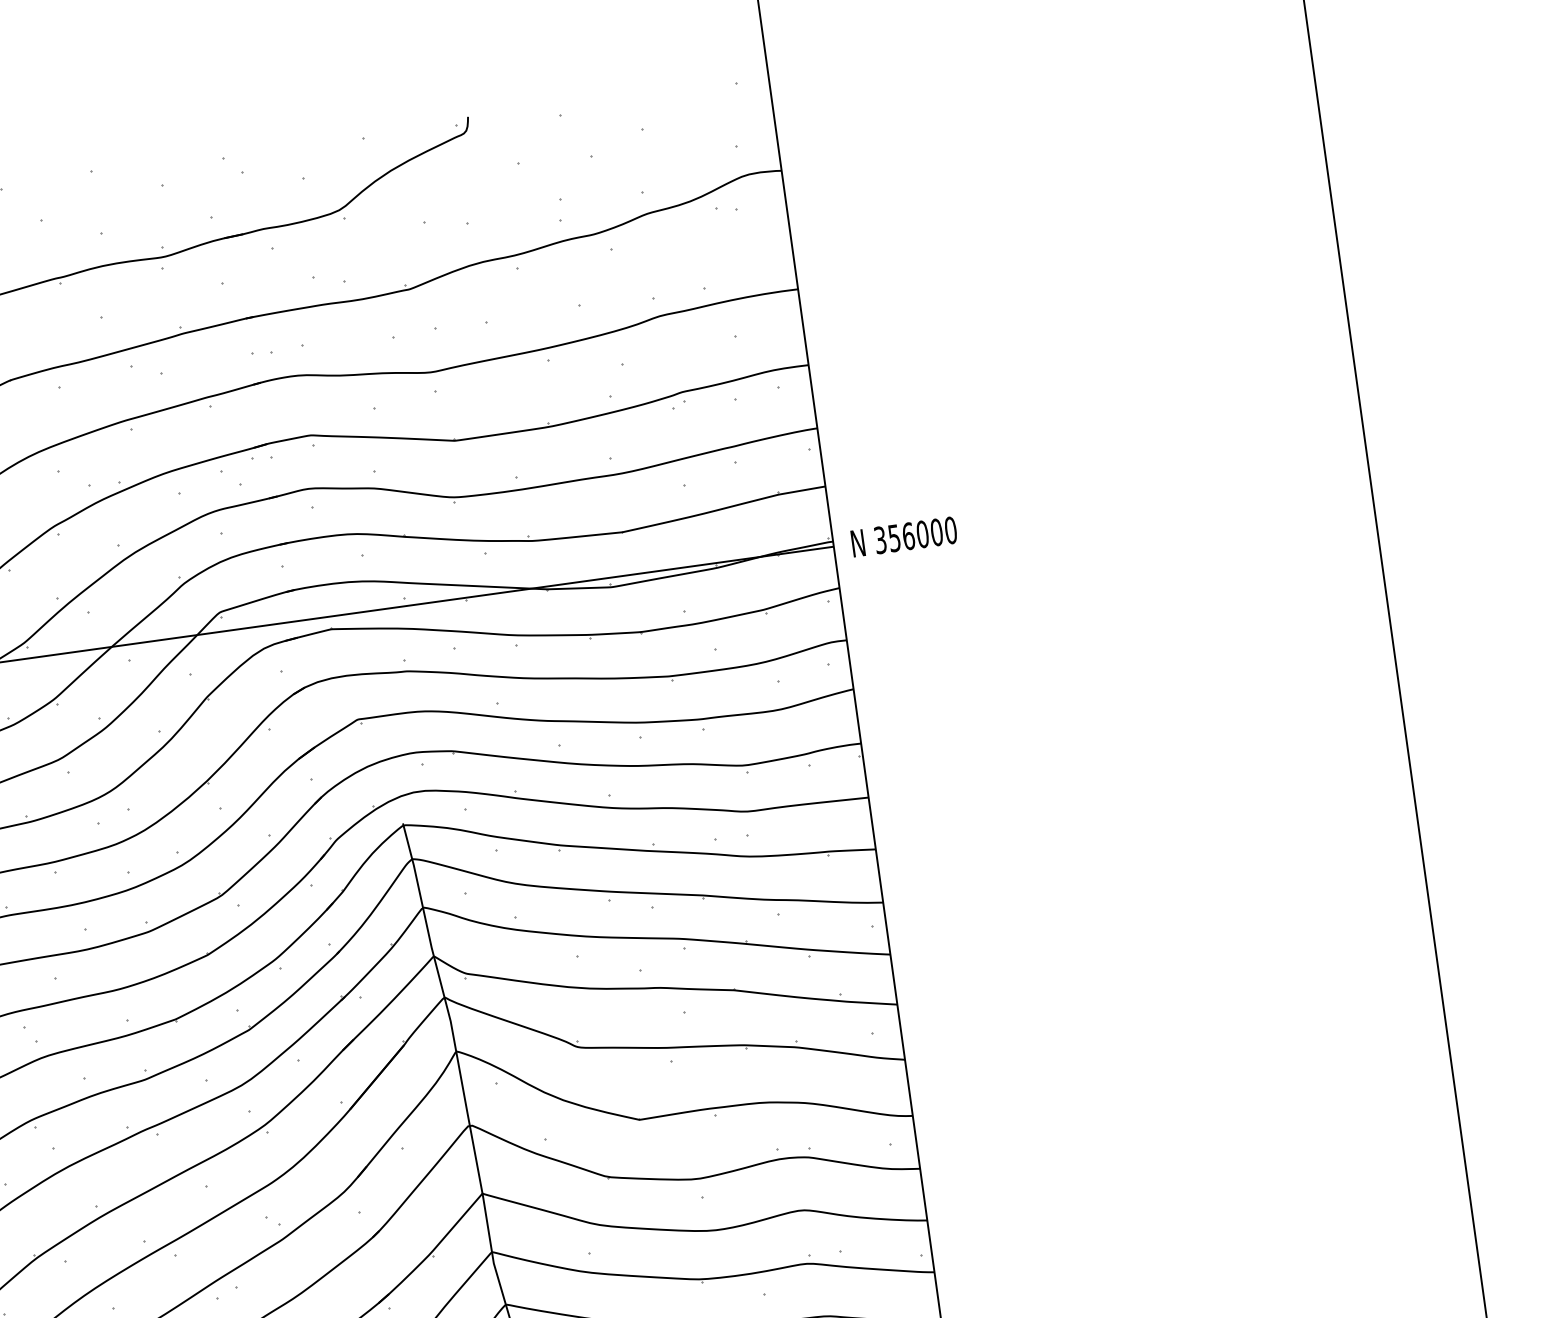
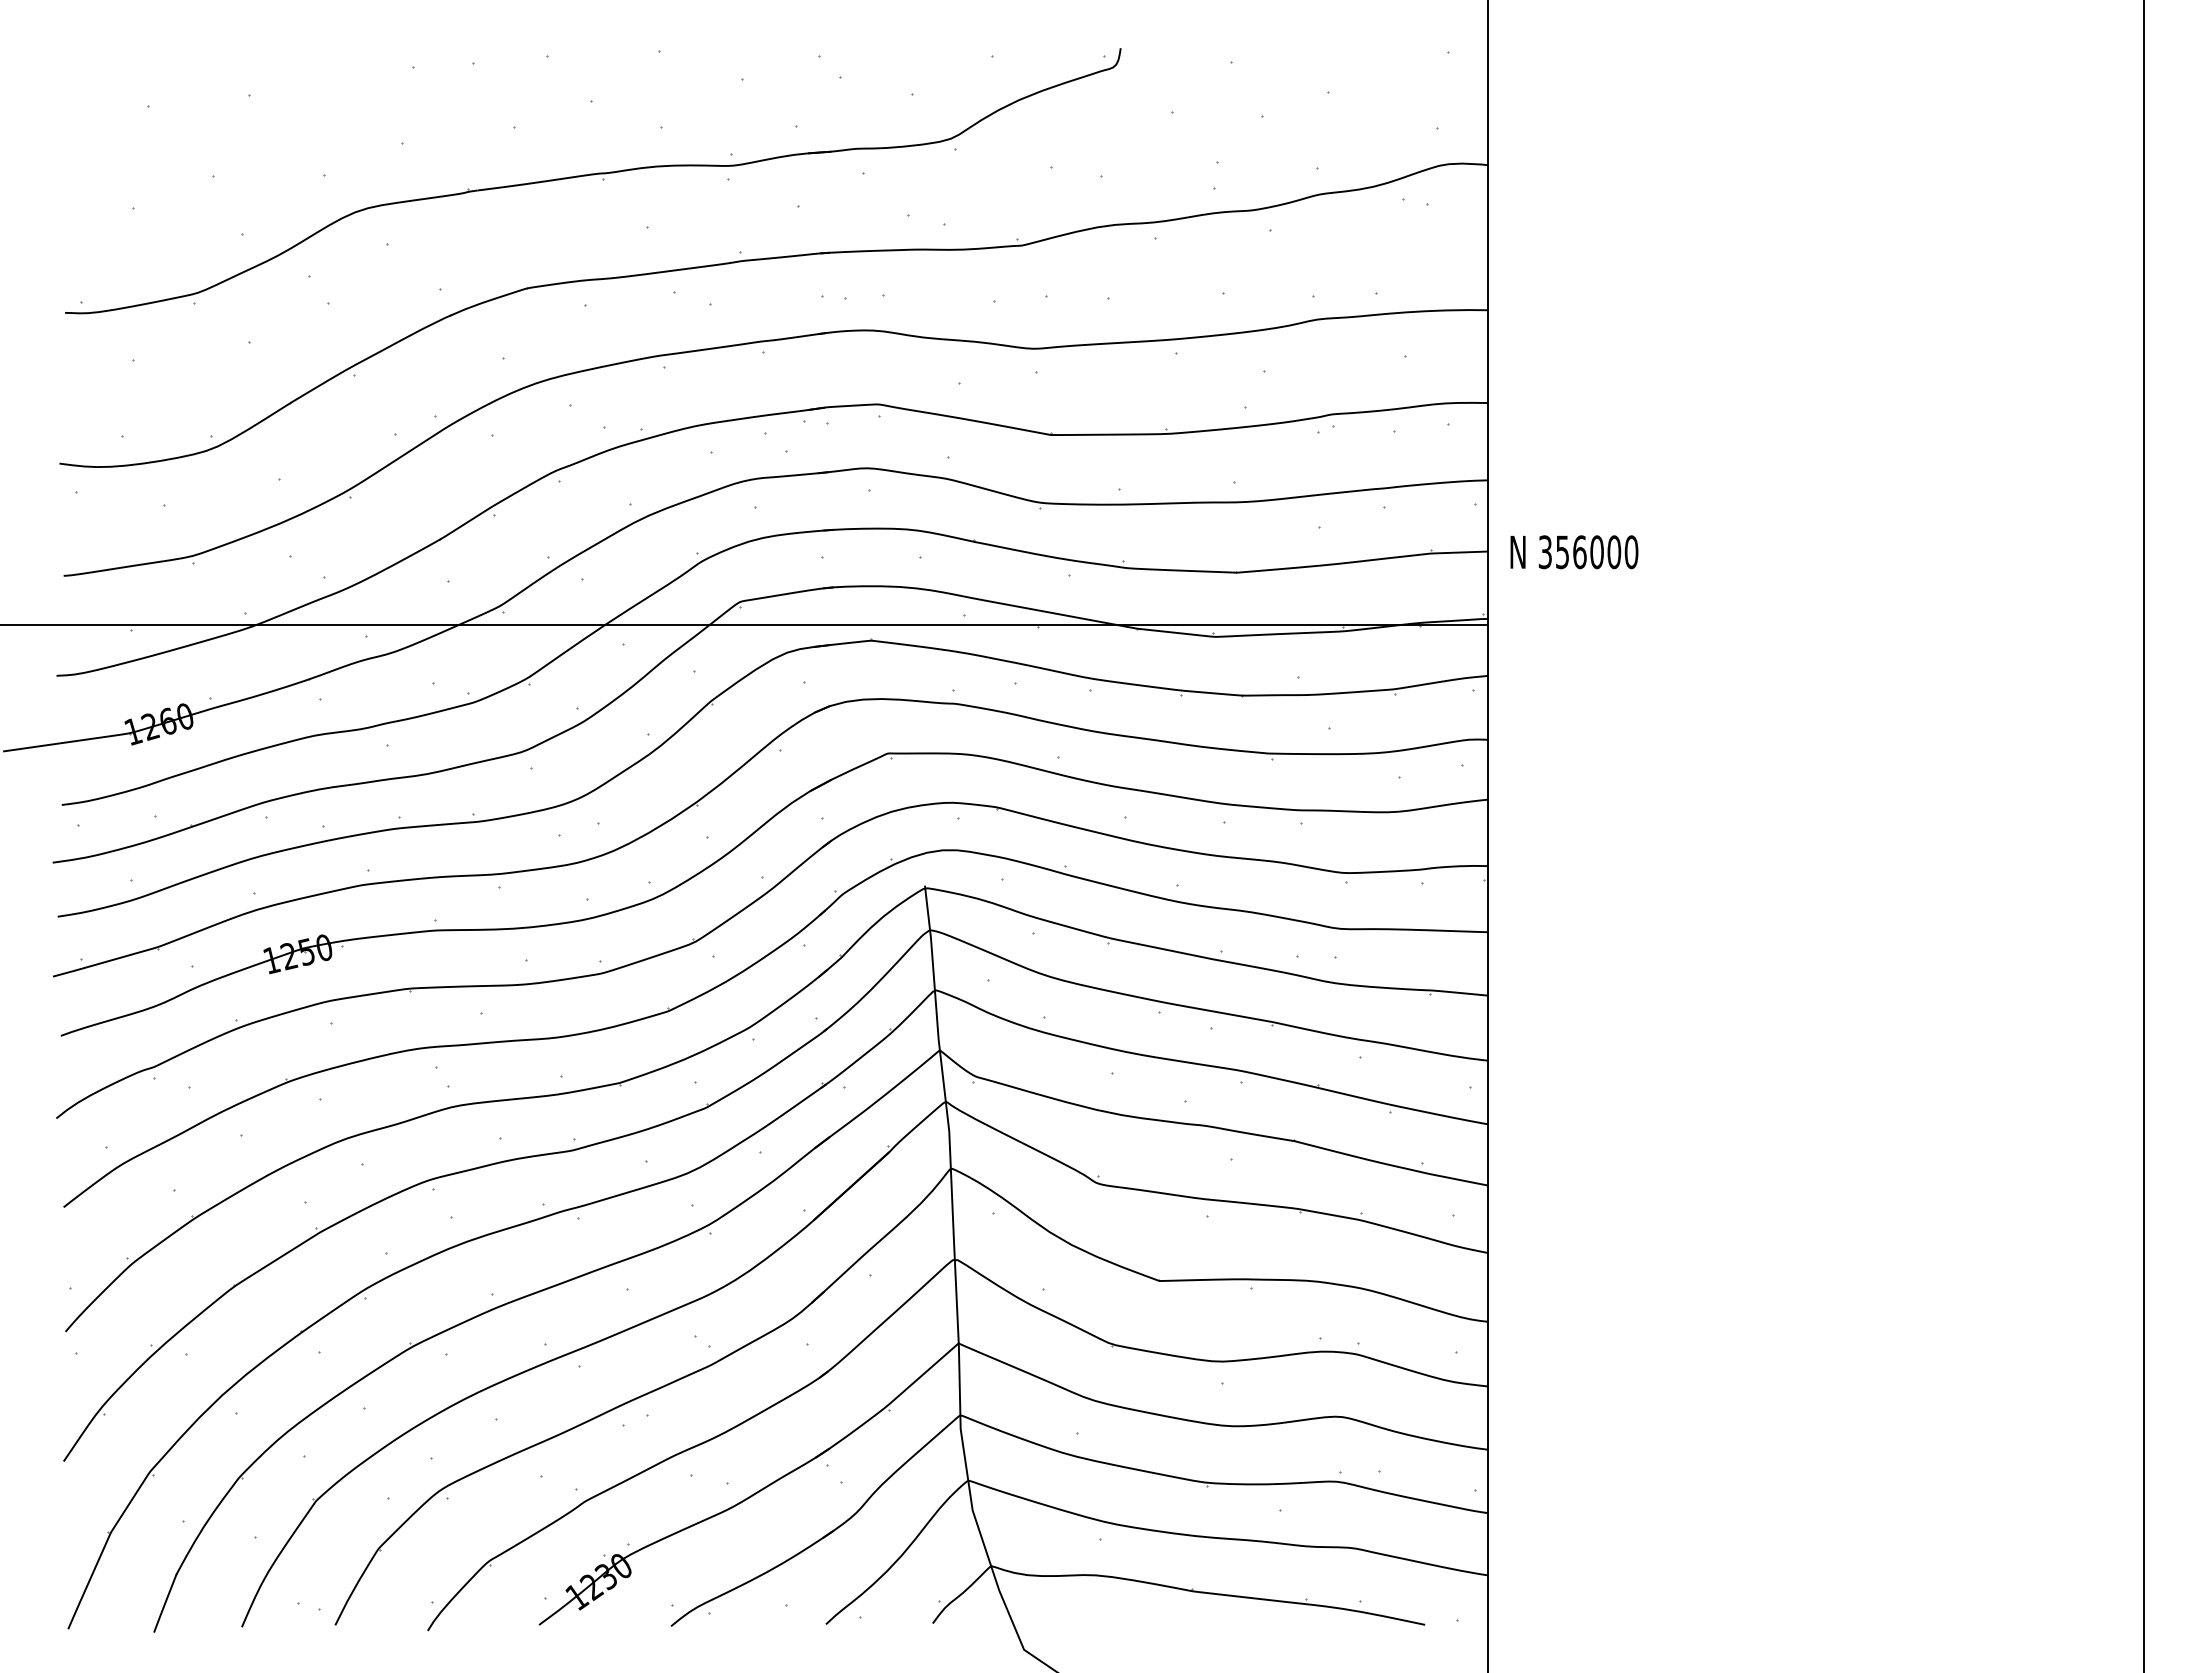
text: (904, 537) -> (1574, 552), moved

